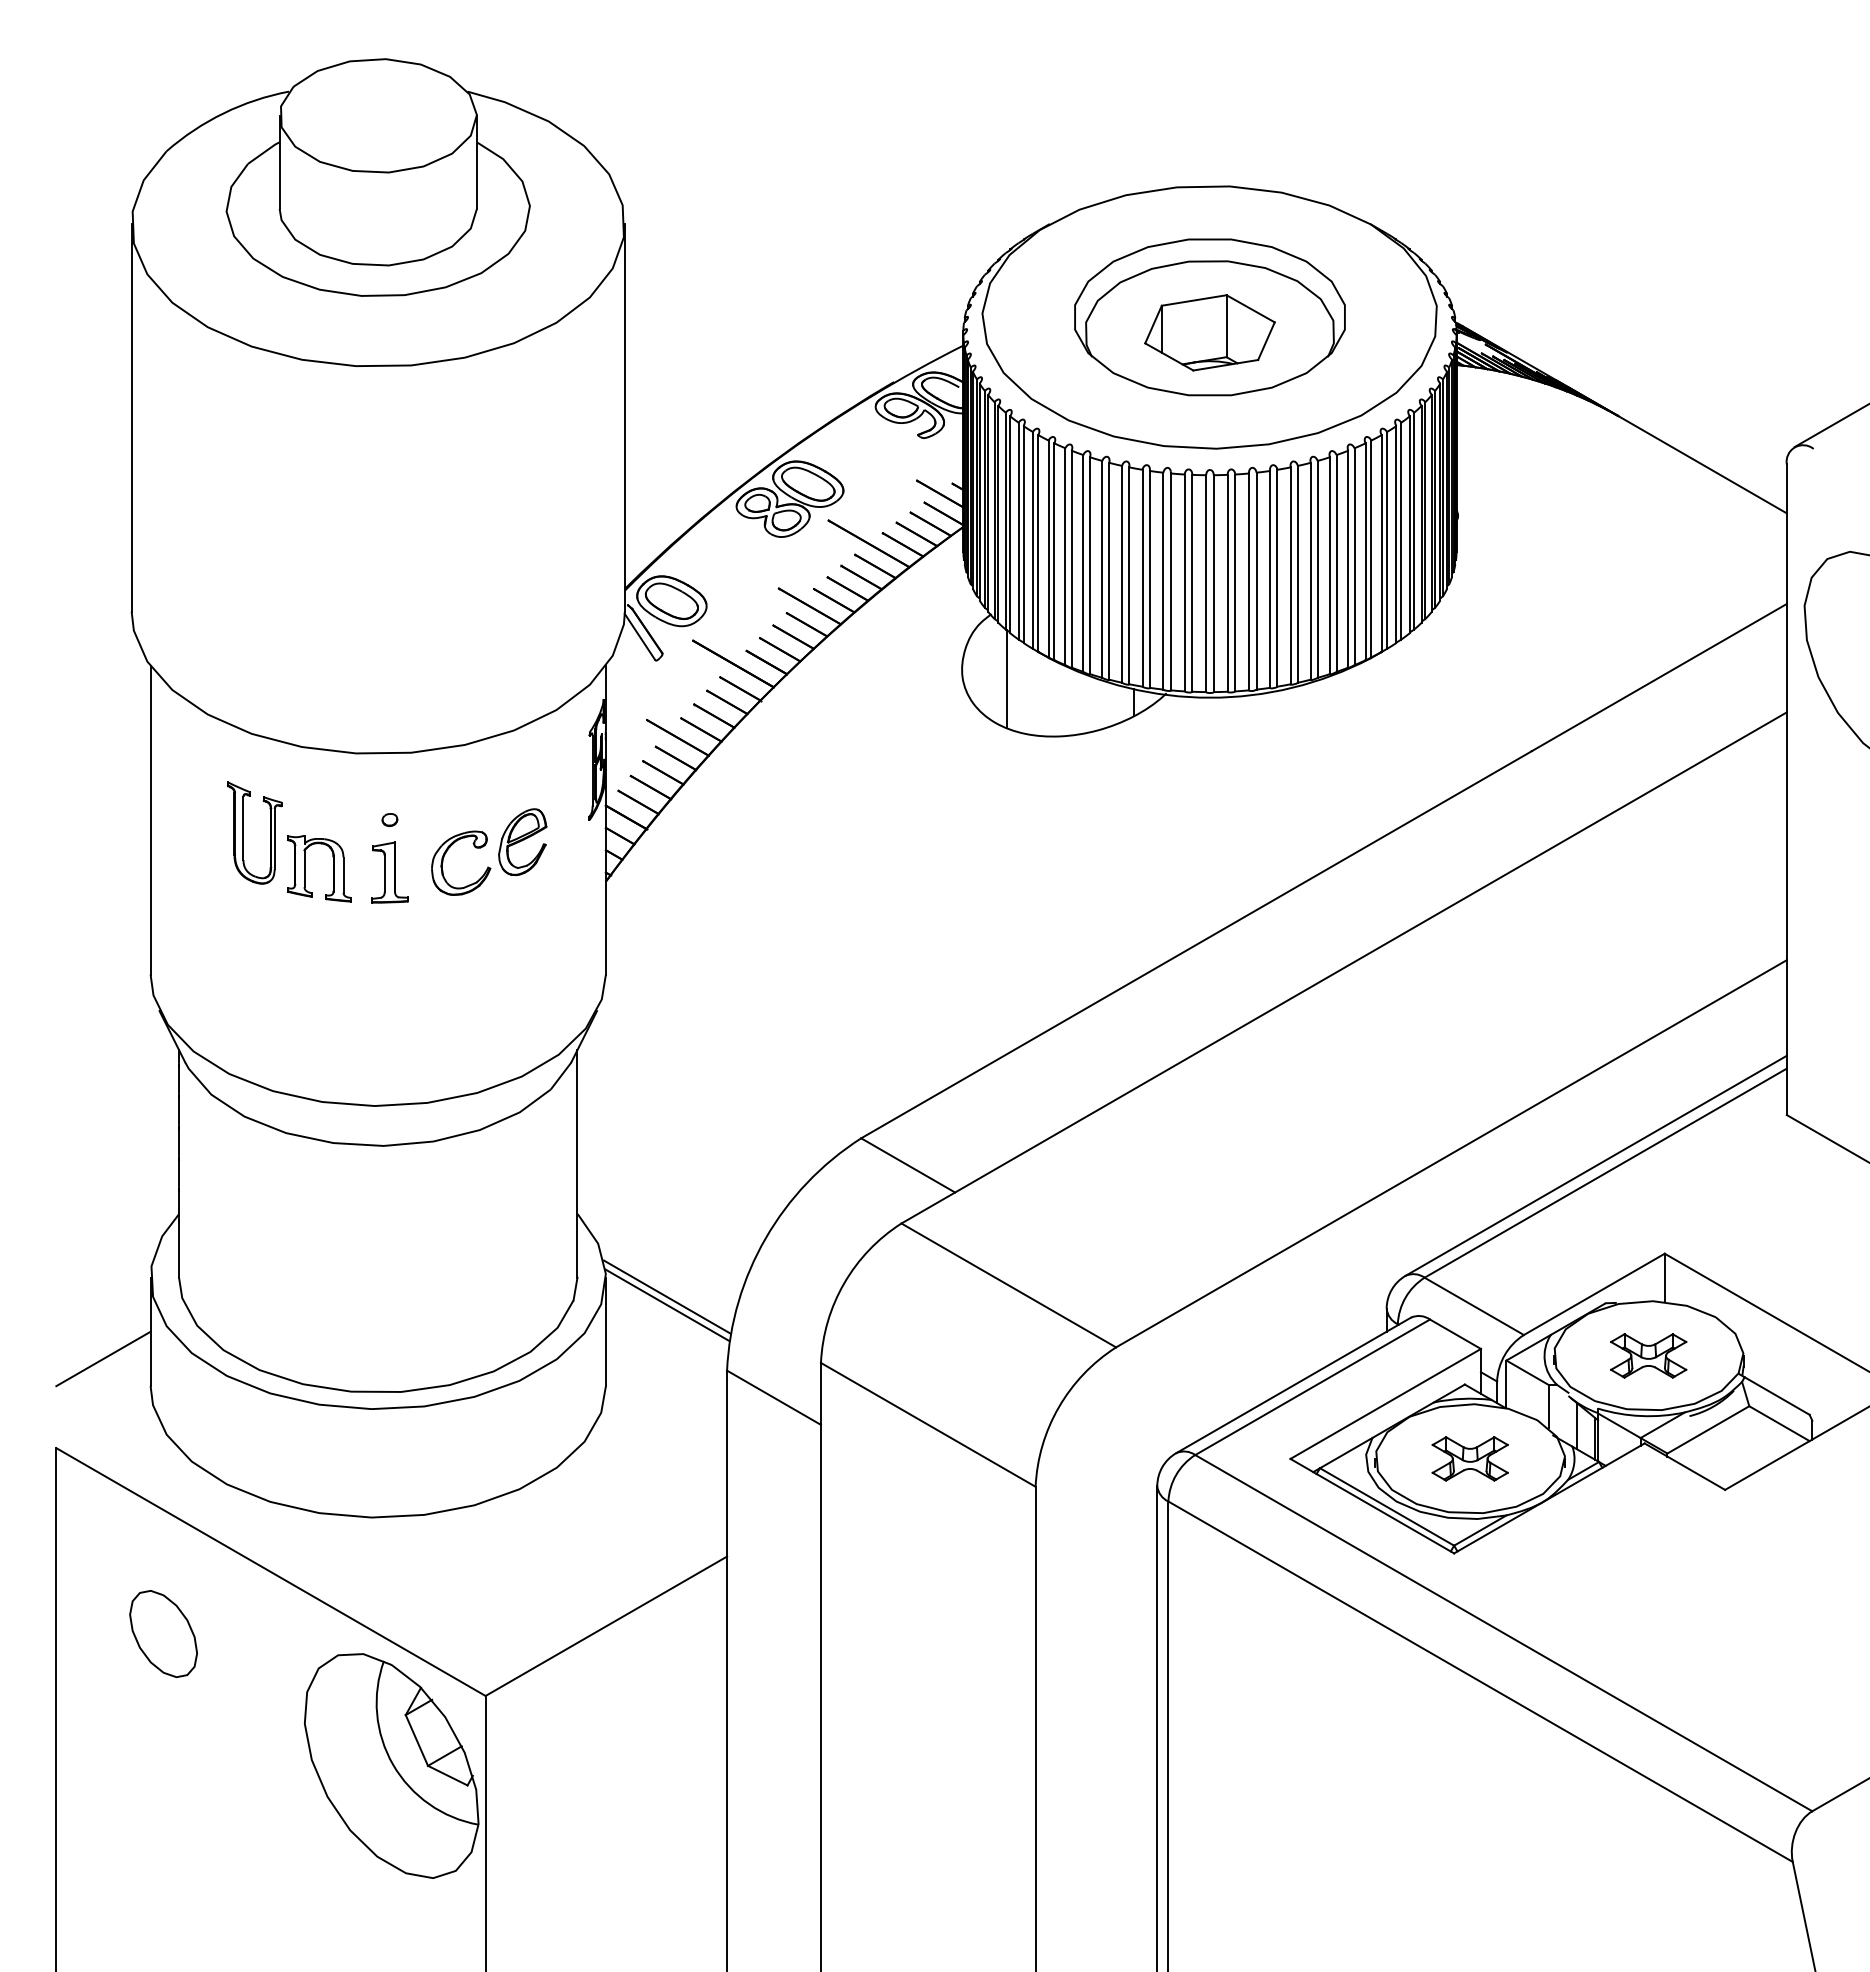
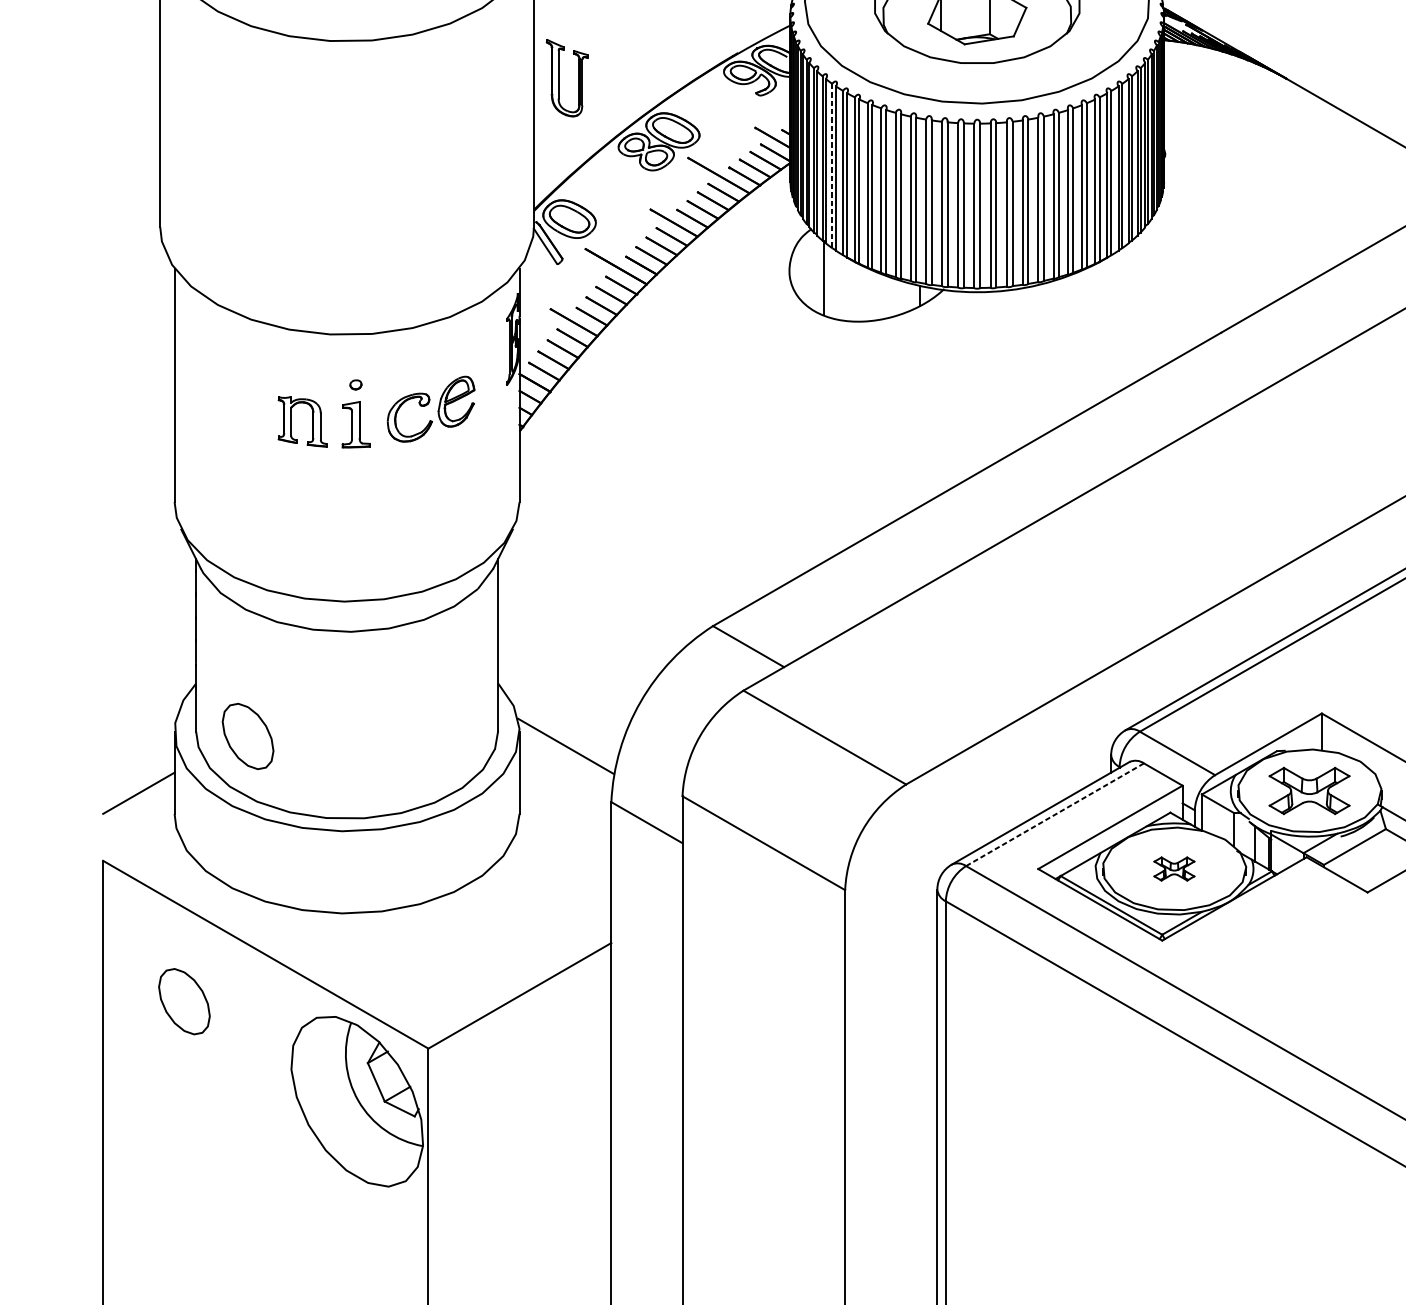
line: (1018, 531) -> (832, 166), solid -> dashed
part: (243, 832) -> (558, 77), moved
part: (247, 1284) -> (248, 736), added
line: (667, 1305) -> (566, 752), removed
part: (1648, 1355) -> (1309, 790), size x1.4
line: (1312, 1387) -> (1054, 814), solid -> dashed
part: (1469, 1458) -> (1173, 868), size x0.7

